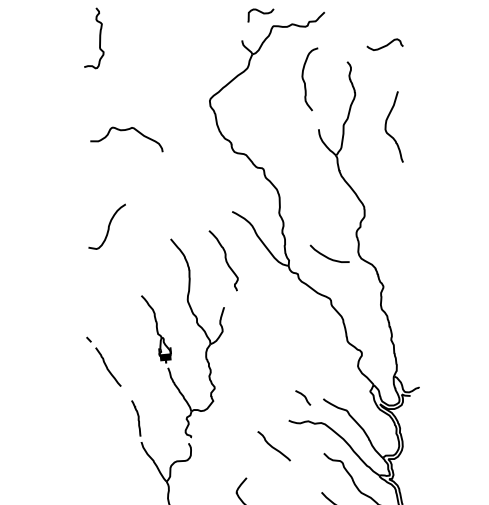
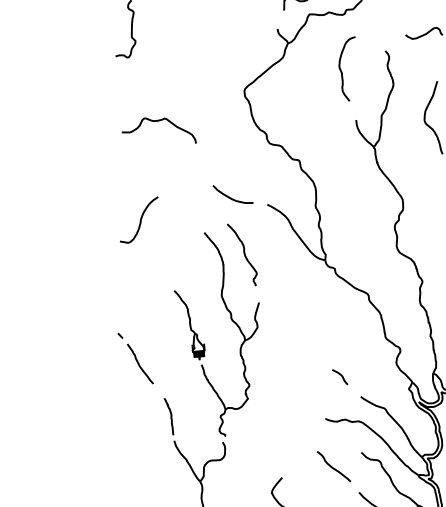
curve: (327, 256) -> (230, 197), moved
curve: (225, 260) -> (244, 254), moved
curve: (303, 396) -> (340, 375), moved
curve: (273, 446) -> (333, 466), moved

